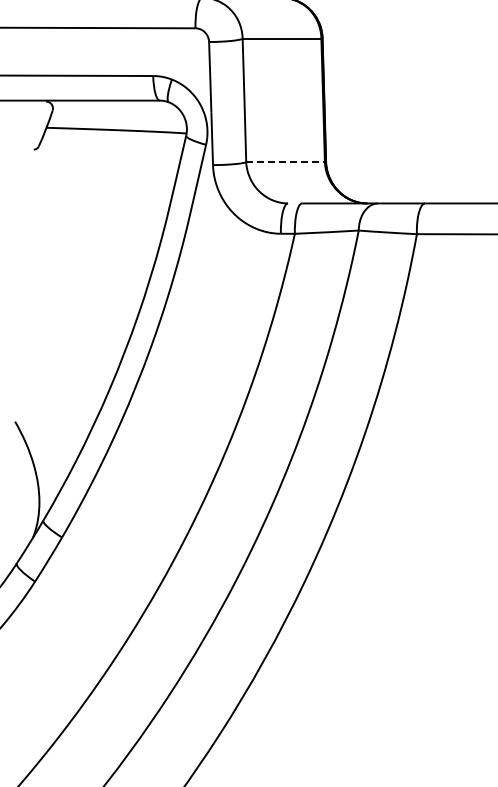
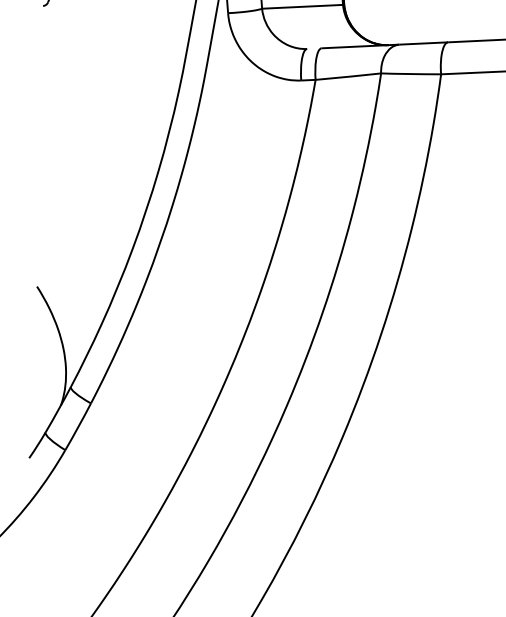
line: (286, 162) -> (303, 6), dashed -> solid

